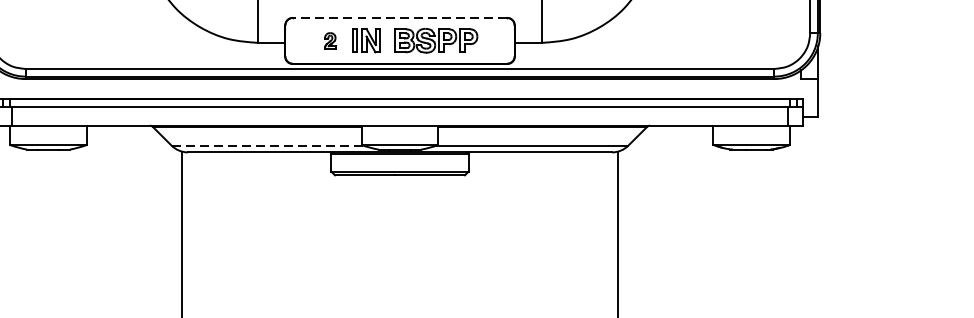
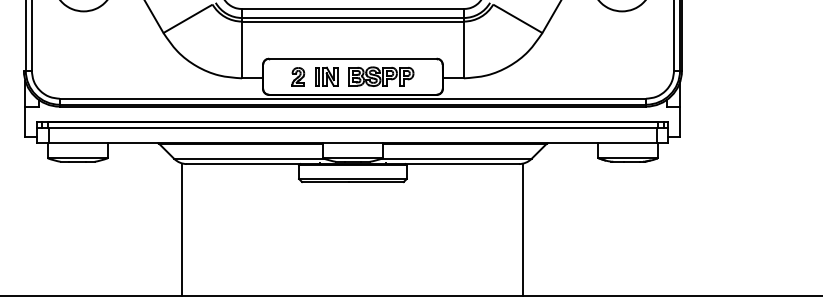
line: (399, 17) -> (352, 58), dashed -> solid
part: (330, 40) -> (298, 76), size x1.43
line: (267, 145) -> (249, 158), dashed -> solid

